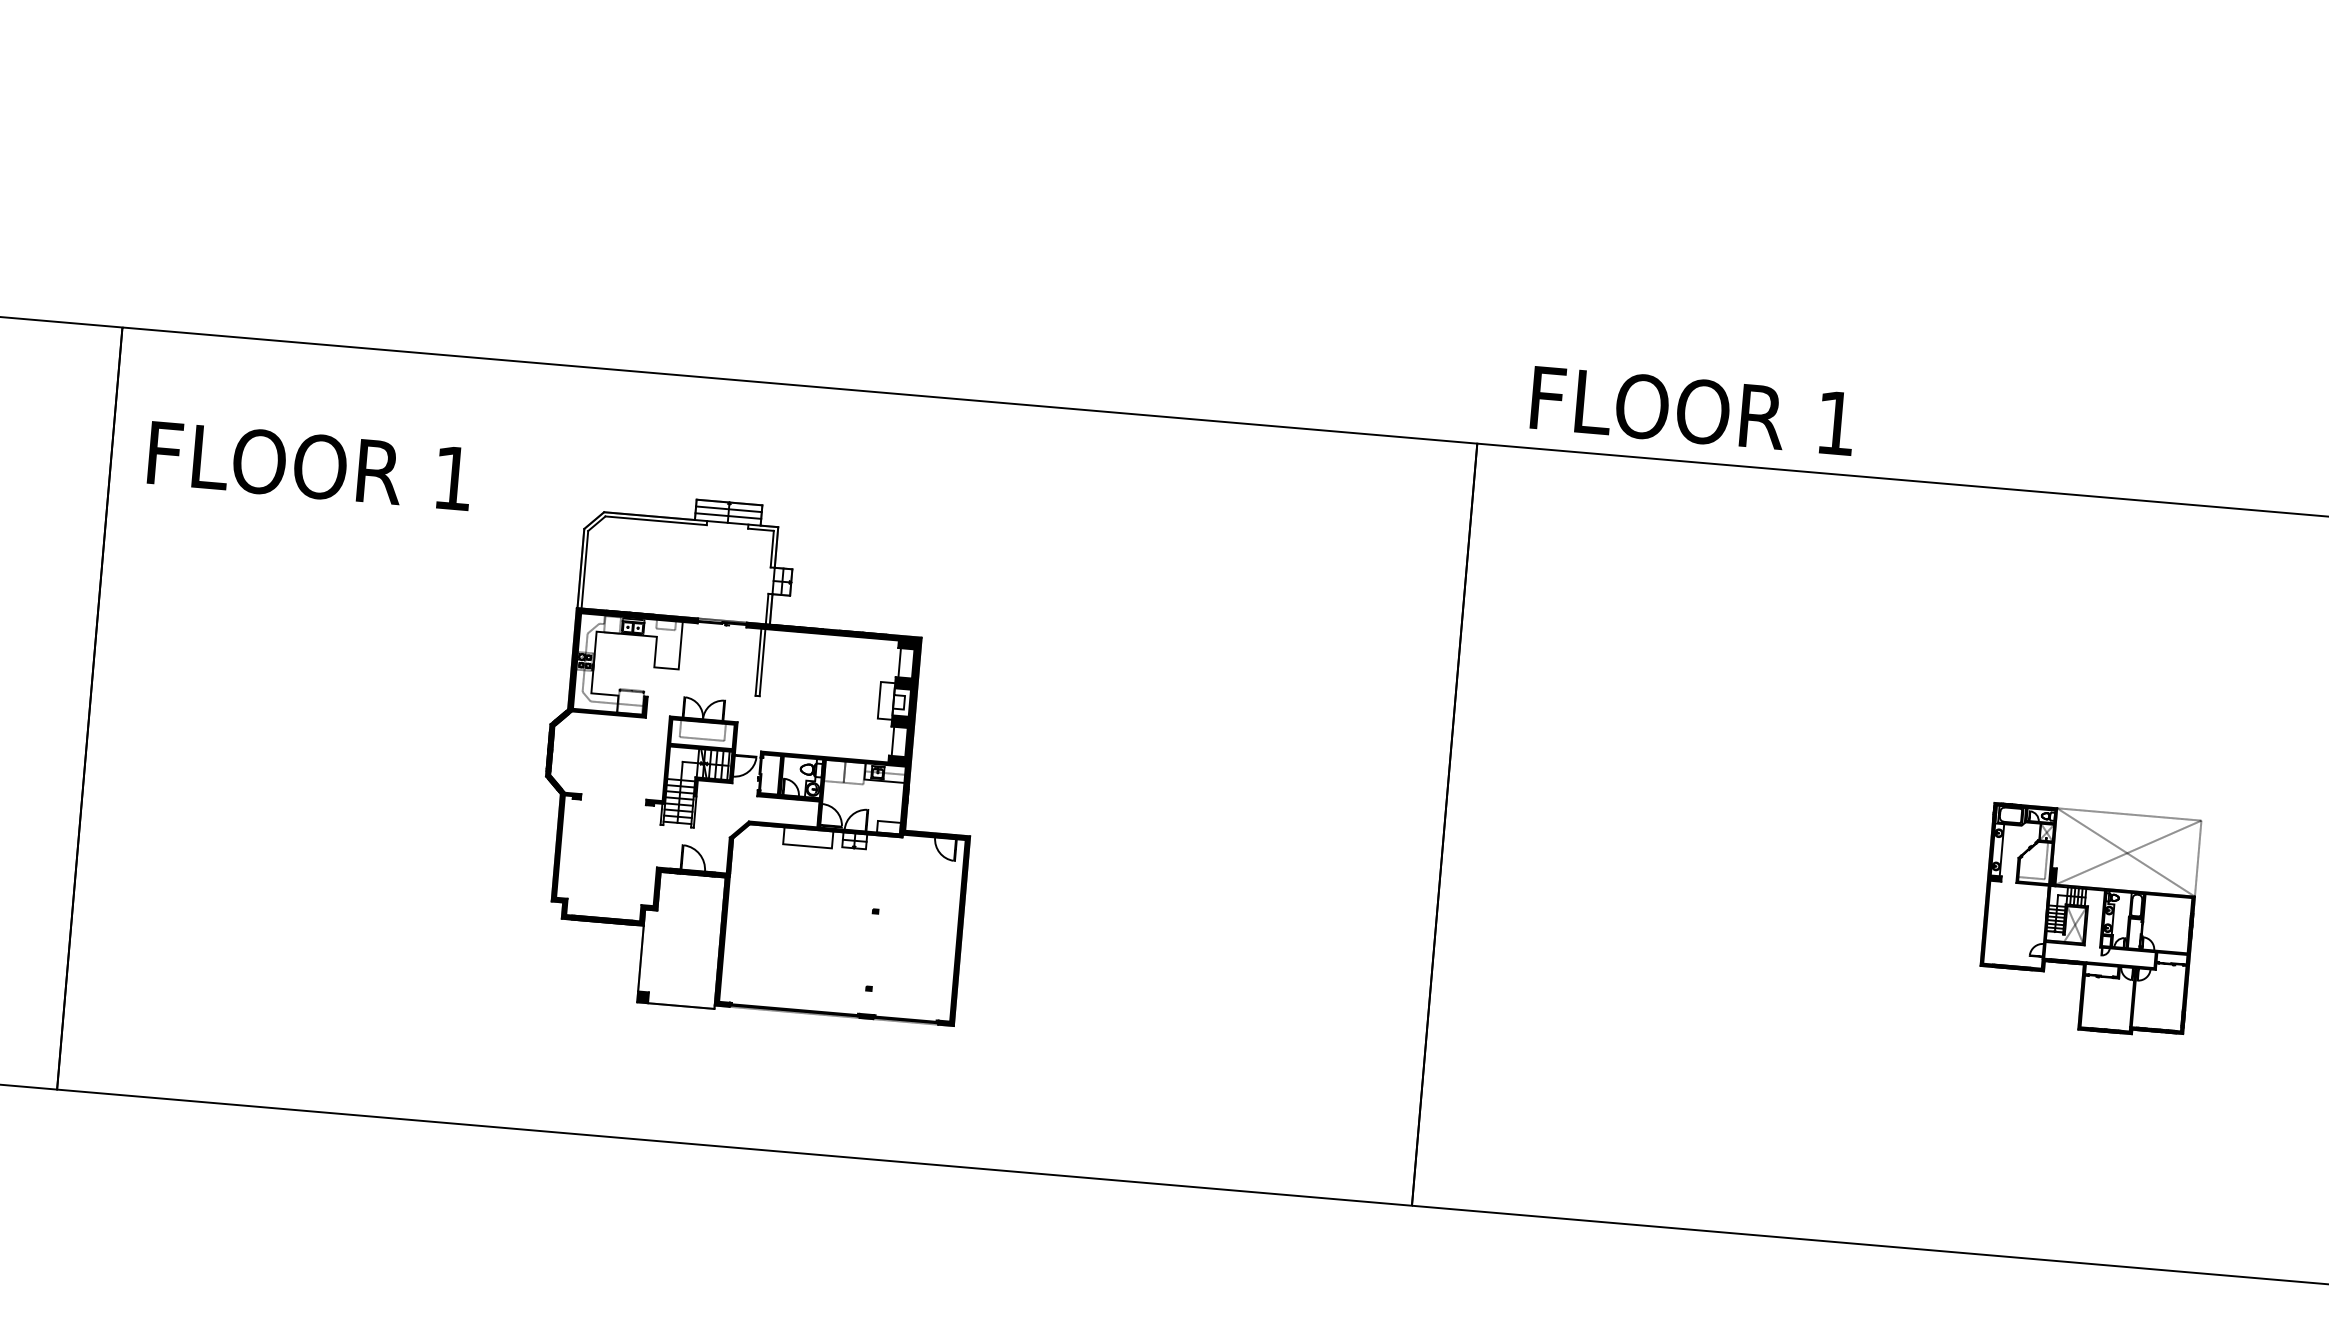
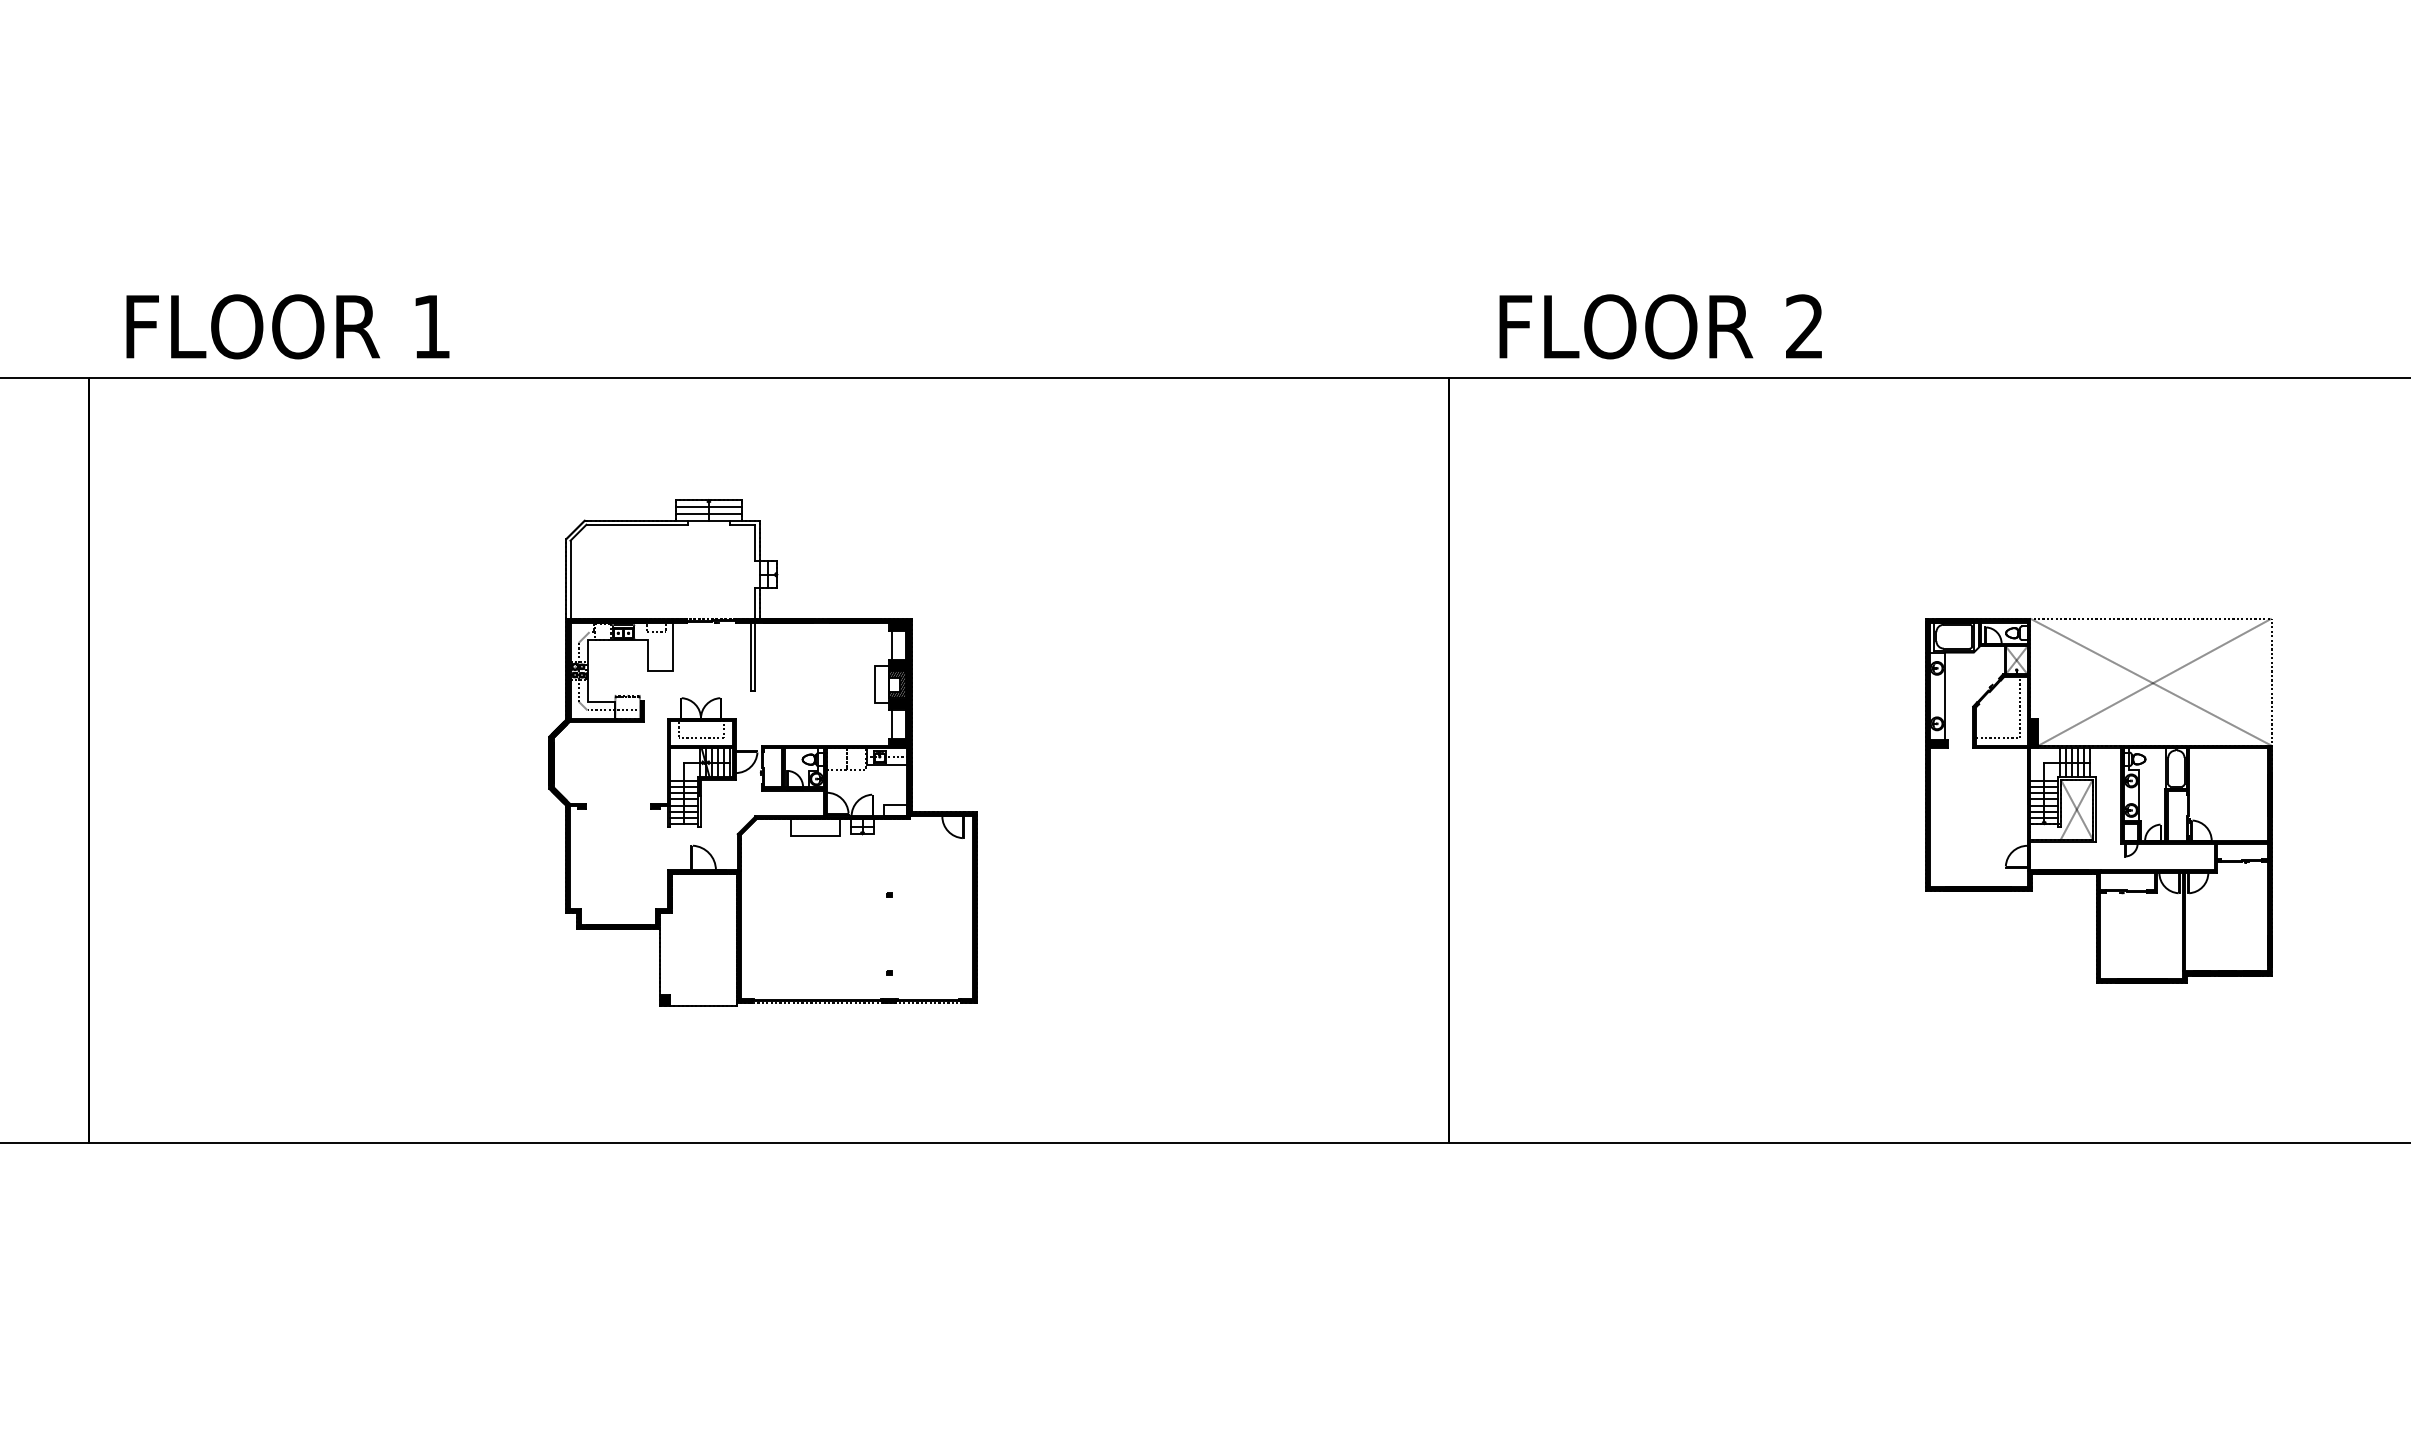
text: (1835, 422) -> (1804, 326), 1 -> 2
text: (309, 465) -> (287, 326), moved
hatch: (901, 702) -> (897, 684), added
part: (2088, 920) -> (2098, 800), size x1.67

